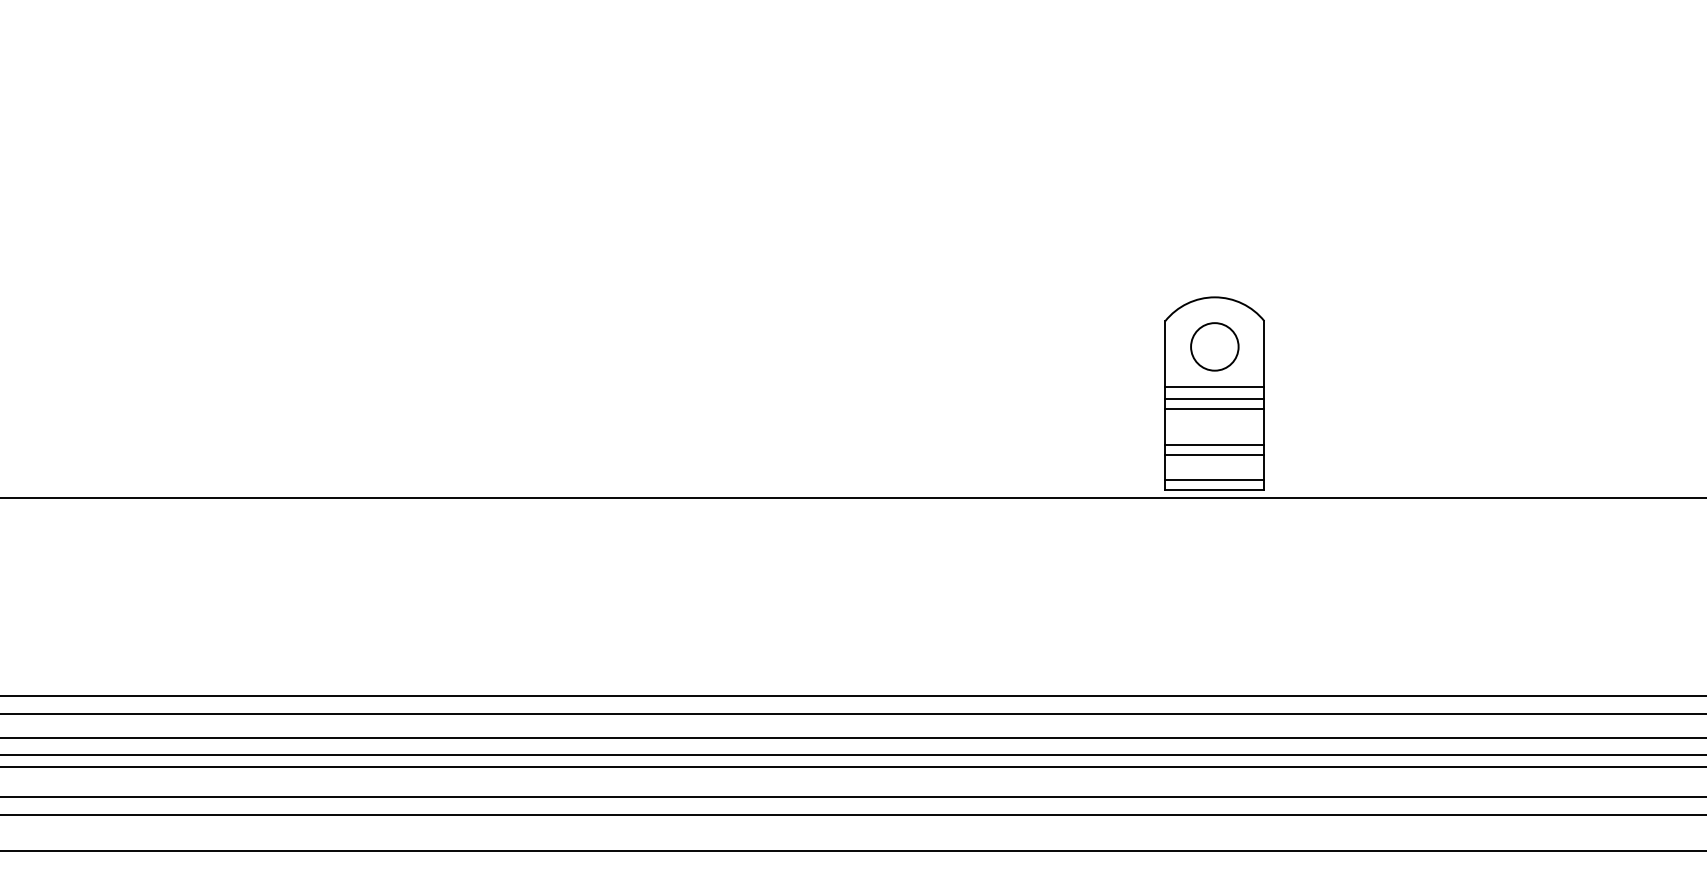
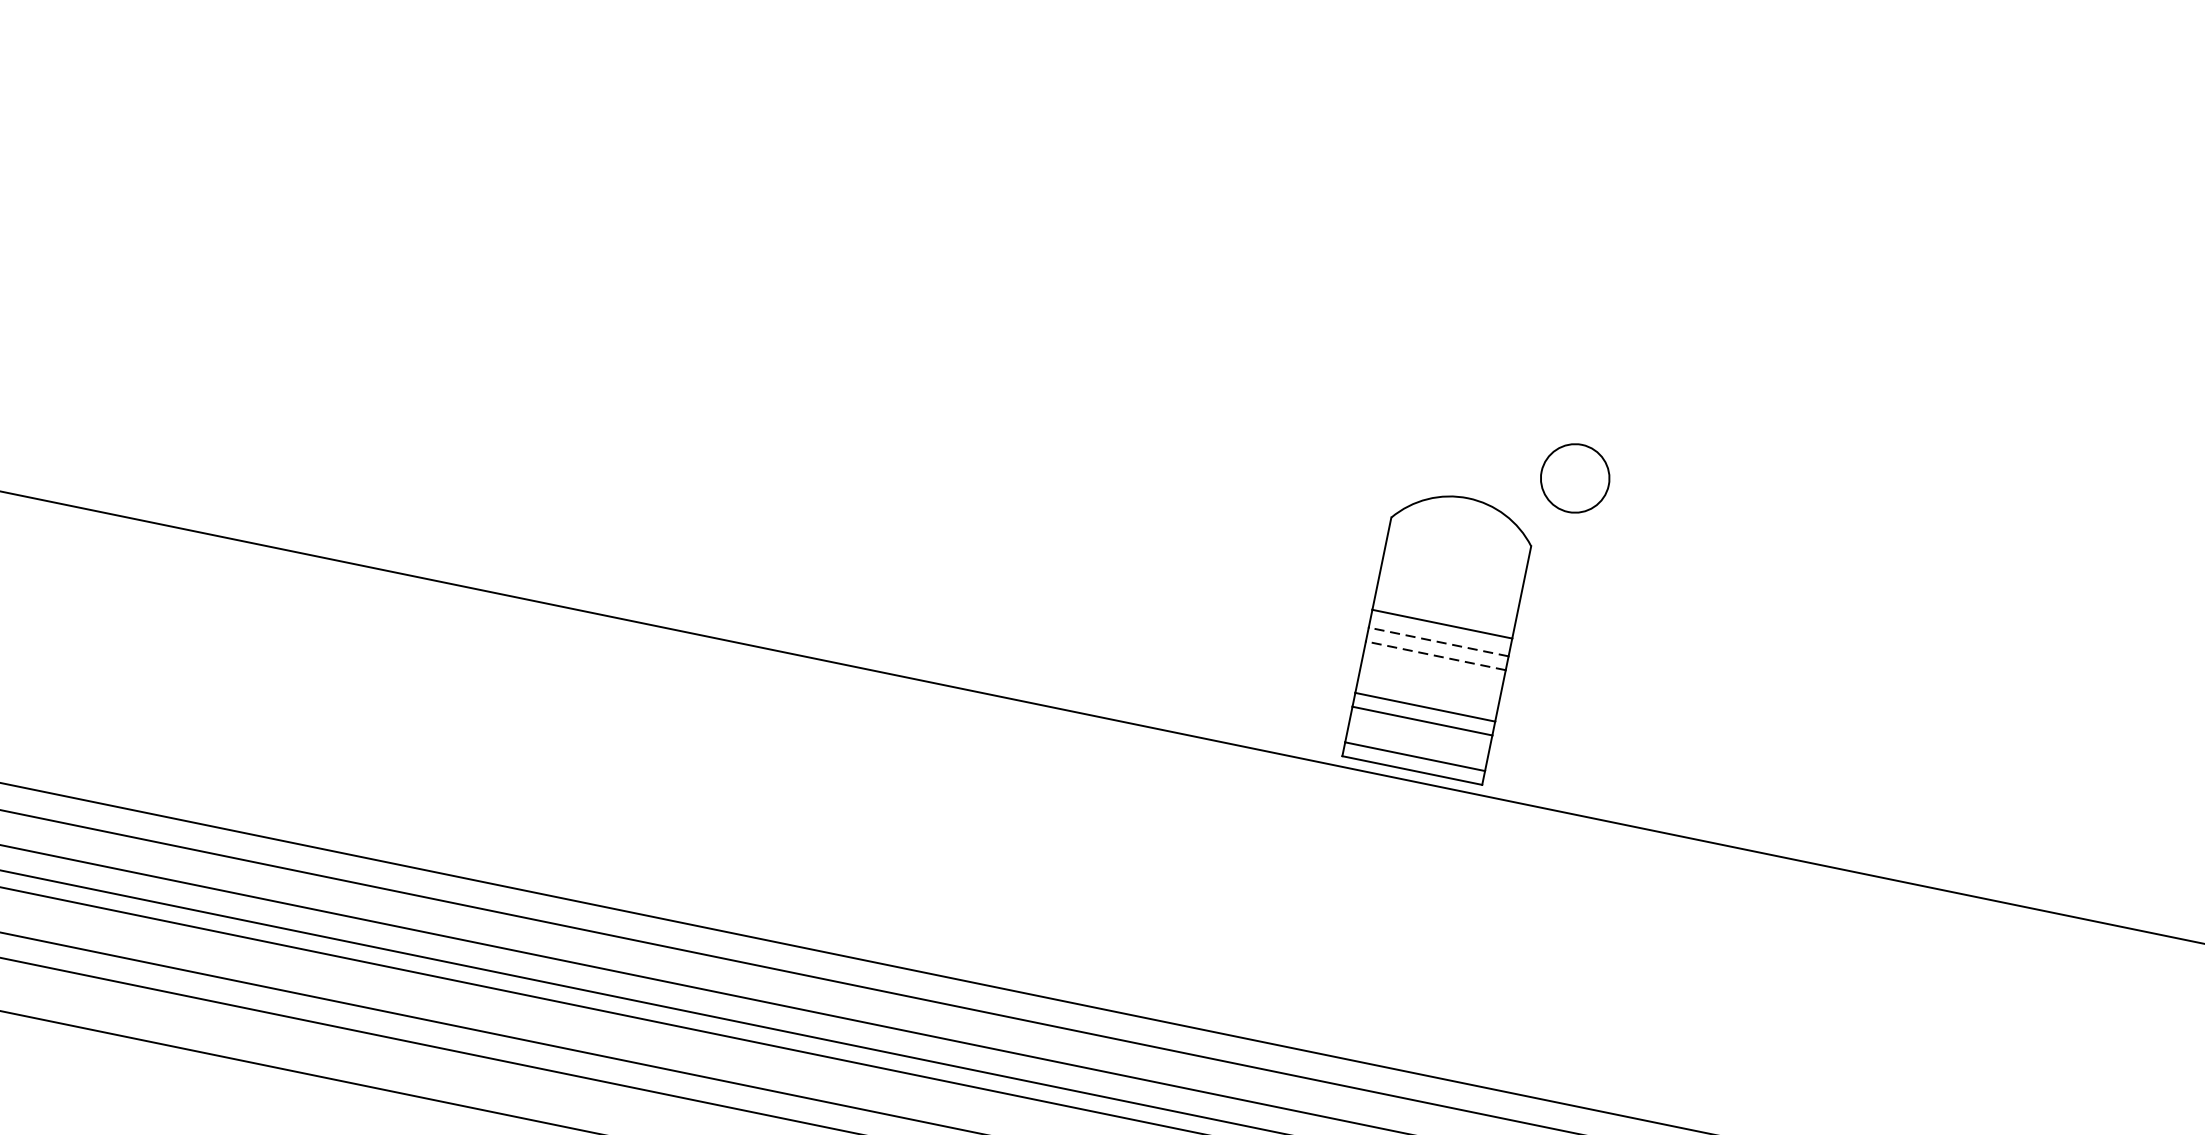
circle: (1214, 346) -> (1574, 477), moved
line: (1214, 399) -> (1438, 642), solid -> dashed
line: (1214, 408) -> (1435, 655), solid -> dashed

